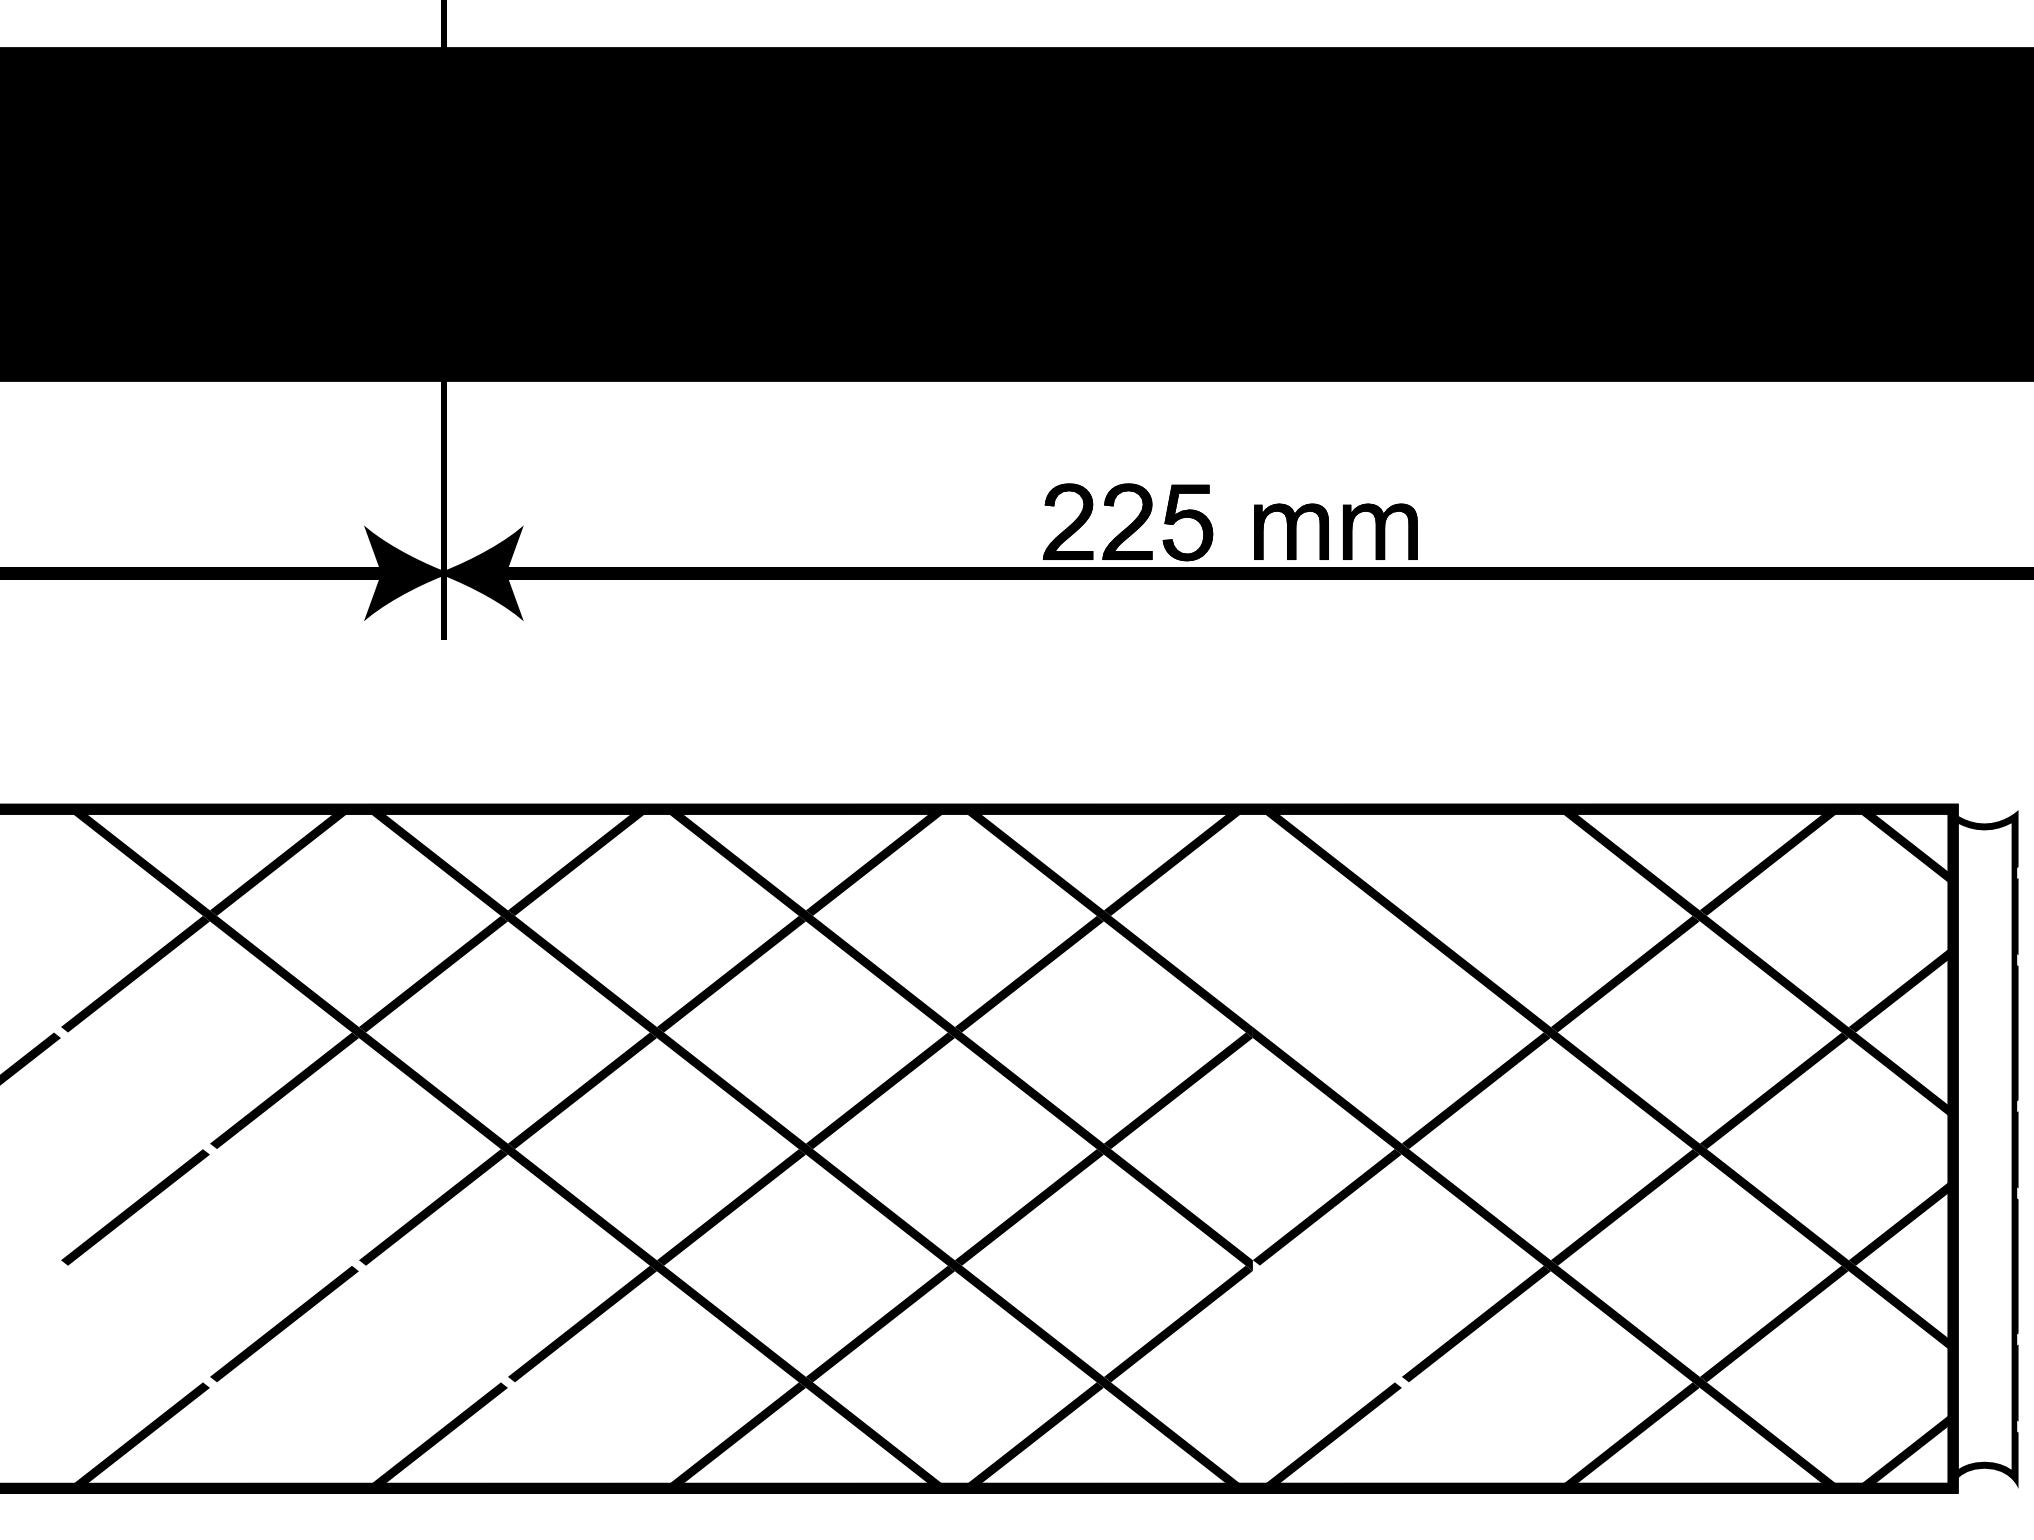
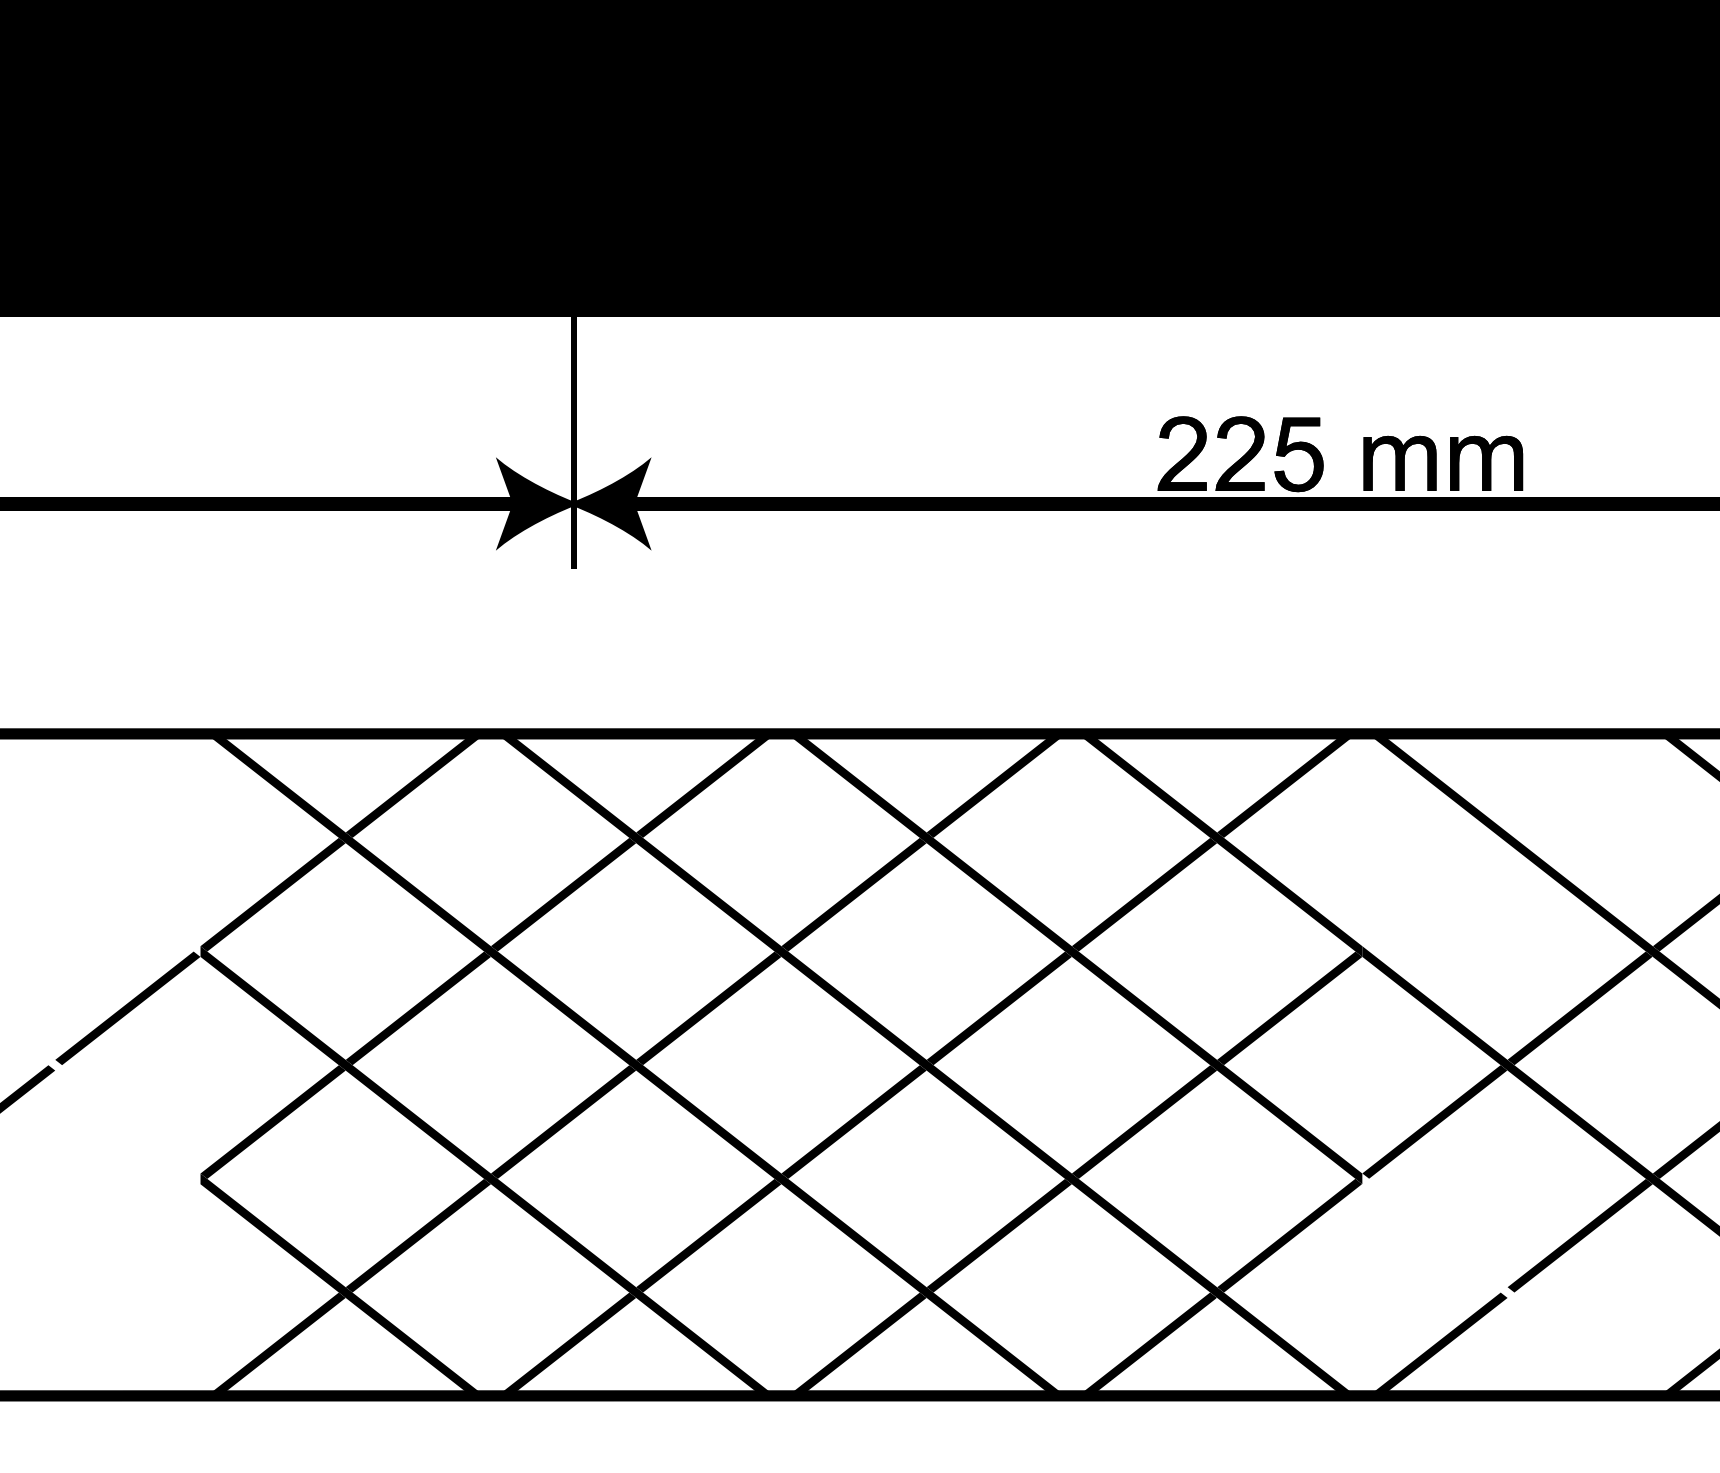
fill: (355, 1257) -> (487, 1170), added
fill: (206, 1374) -> (342, 1284), added

